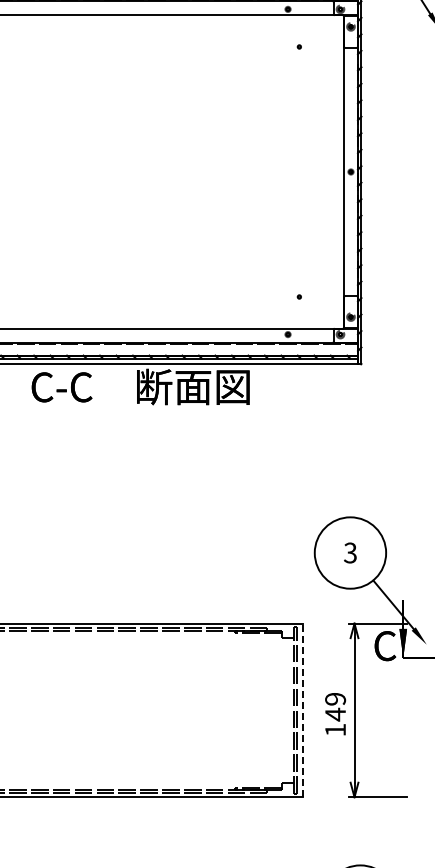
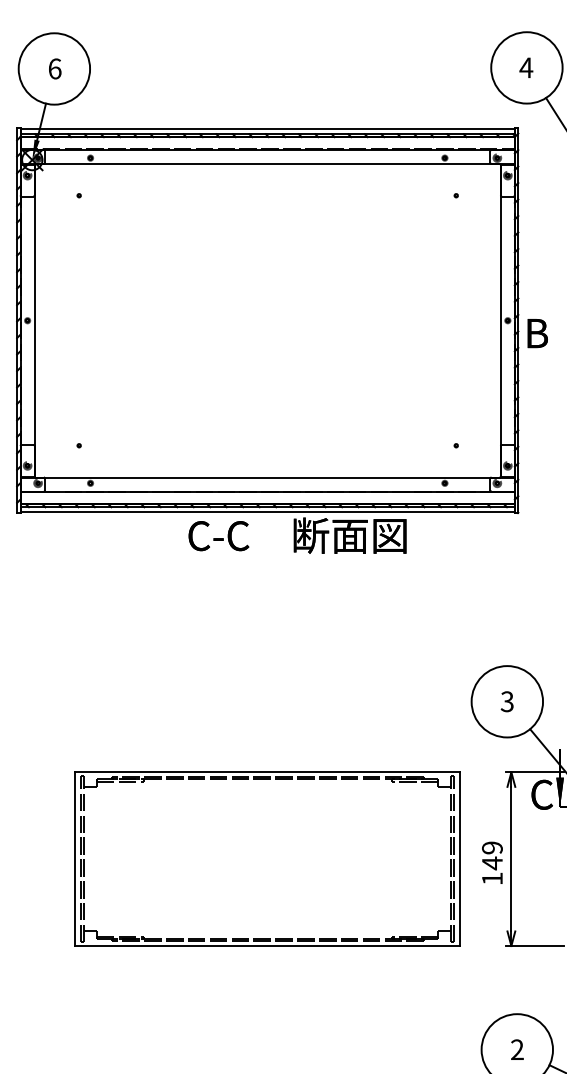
part: (380, 184) -> (537, 333), added
line: (303, 710) -> (460, 859), dashed -> solid

